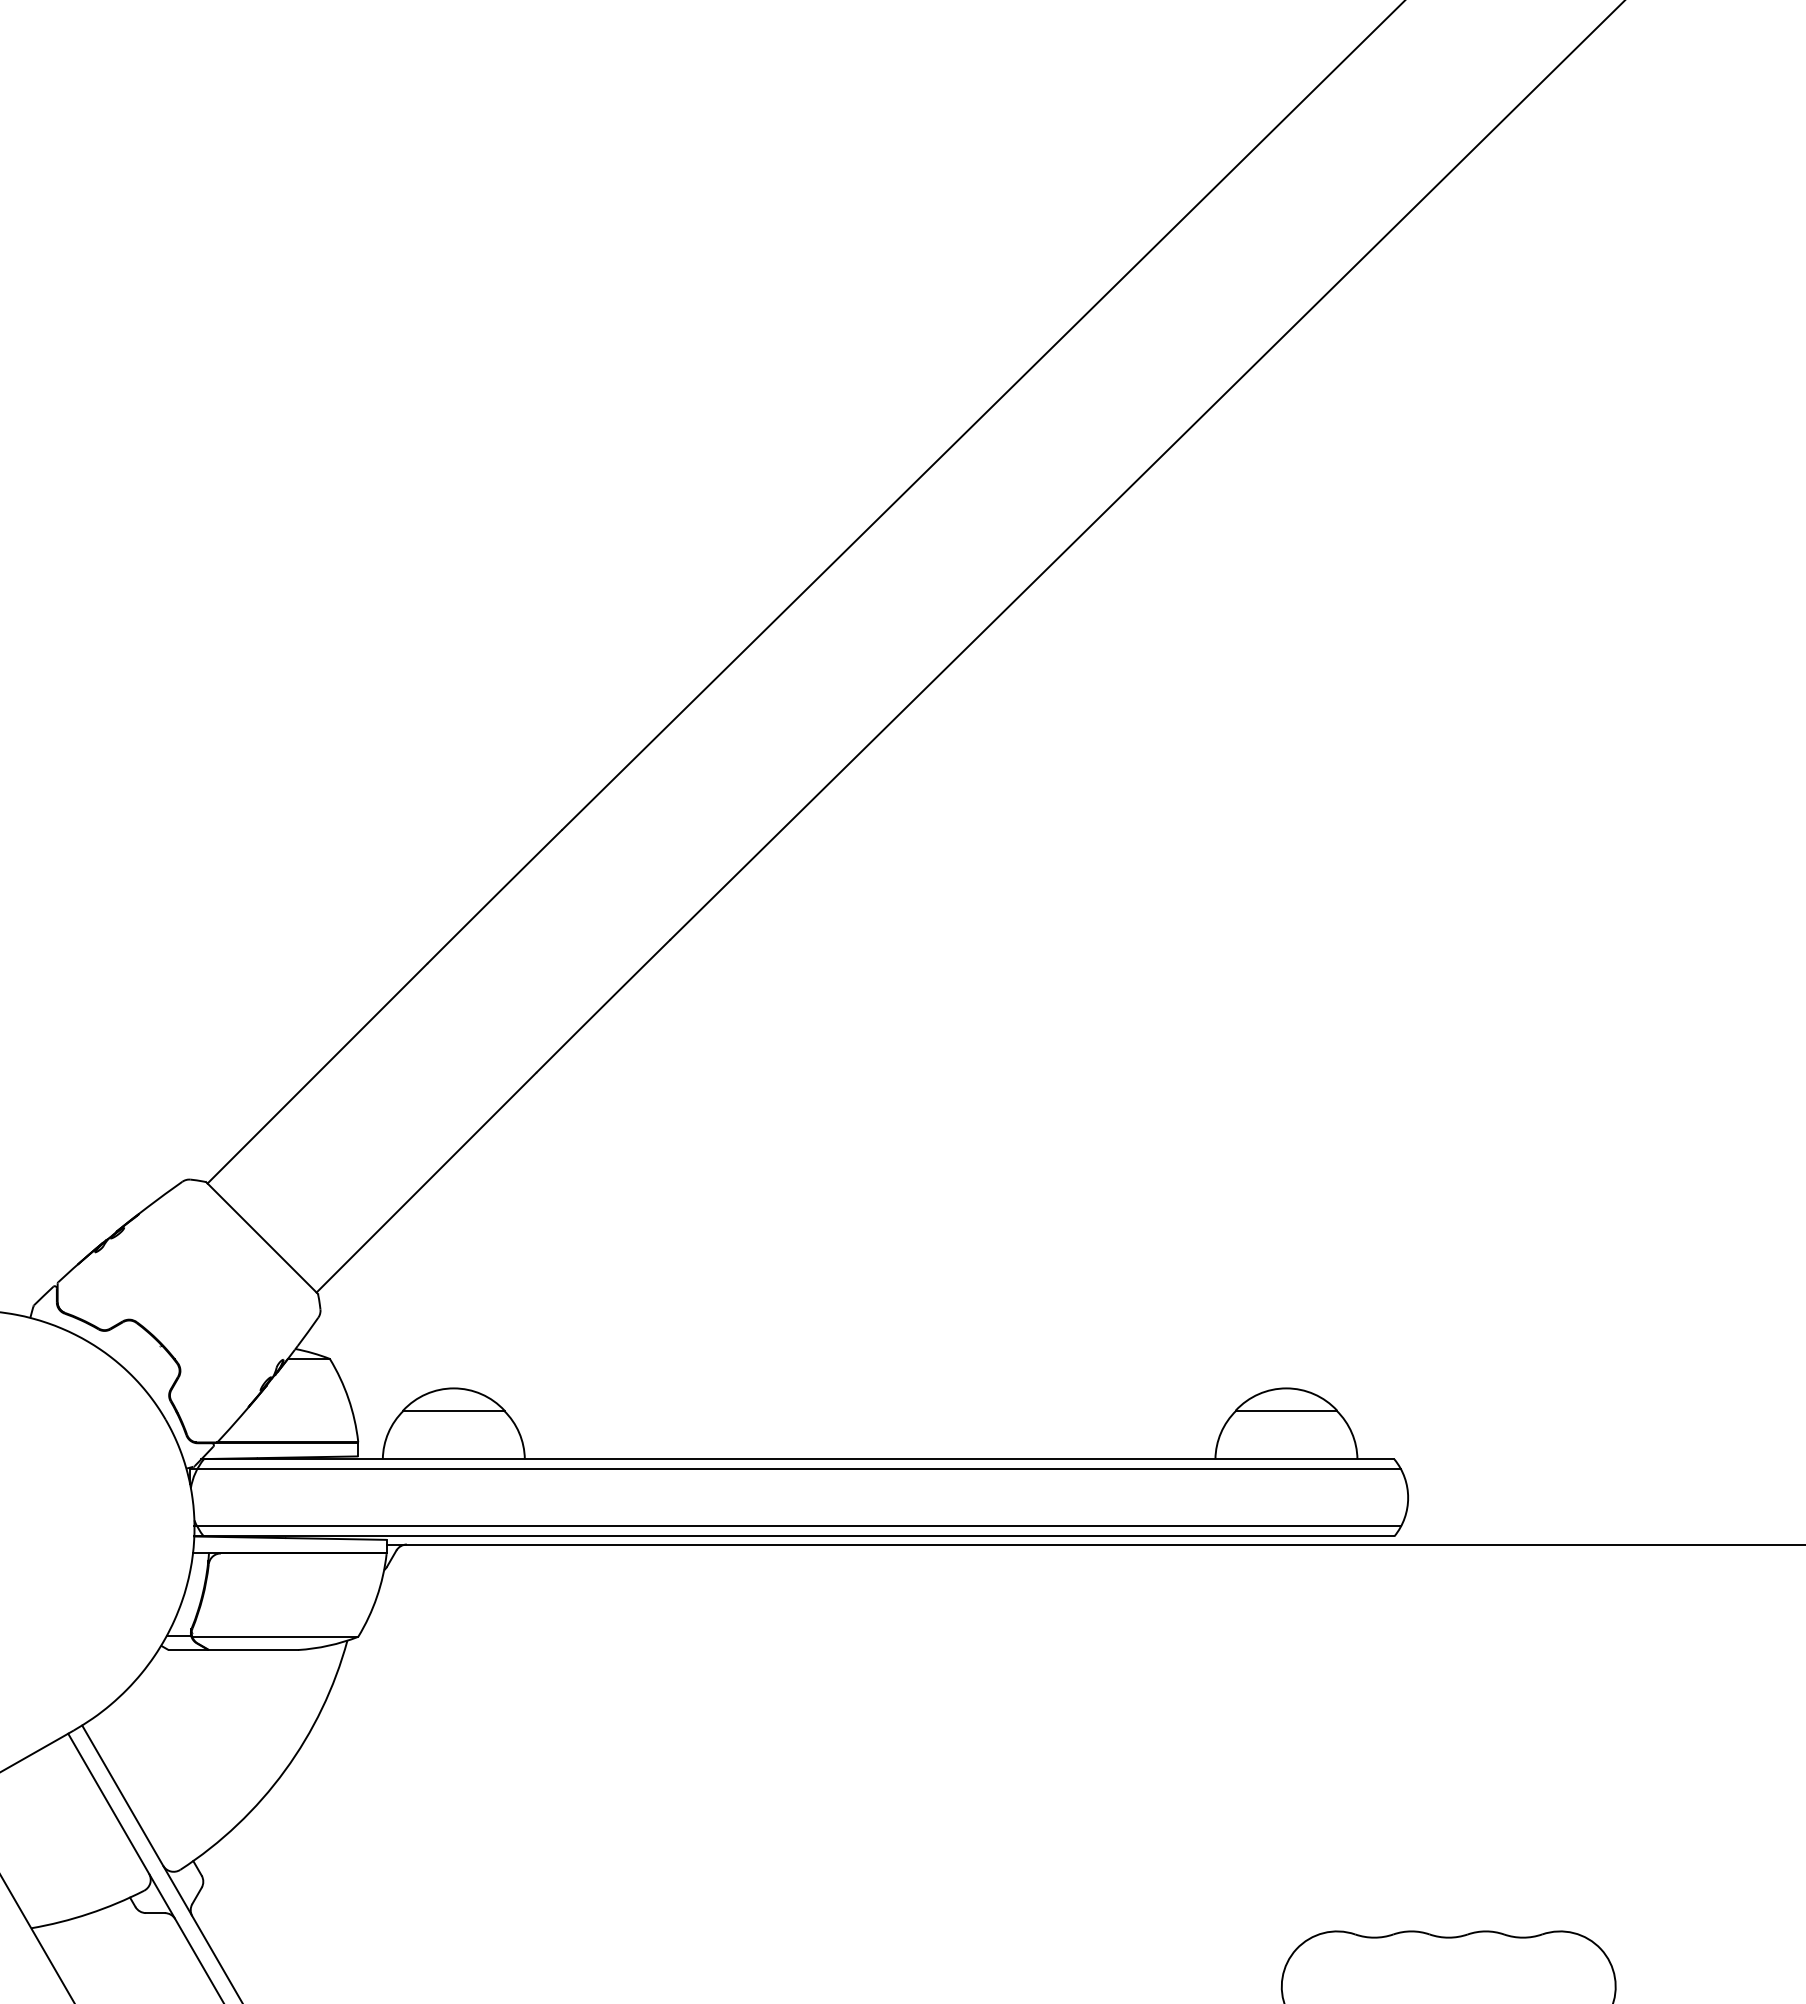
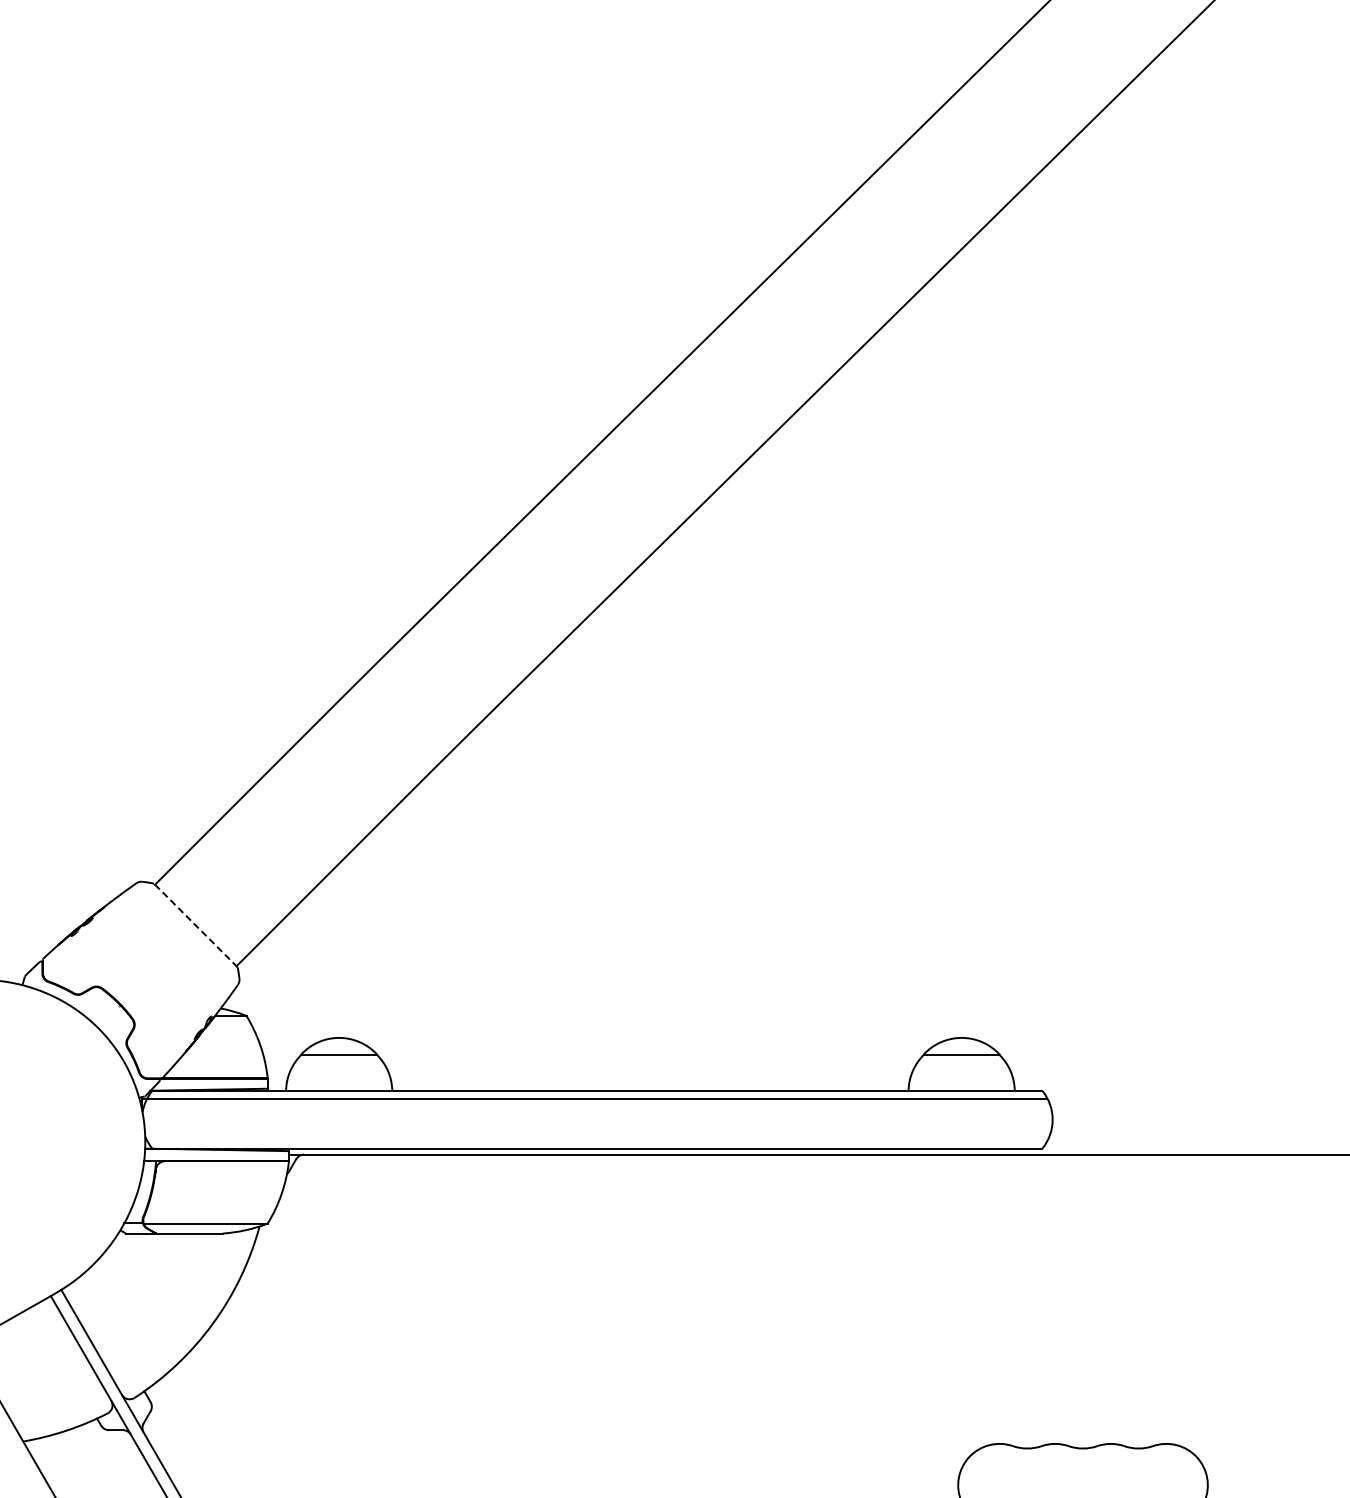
line: (261, 1238) -> (195, 925), solid -> dashed
line: (798, 1525) -> (596, 1140), removed

